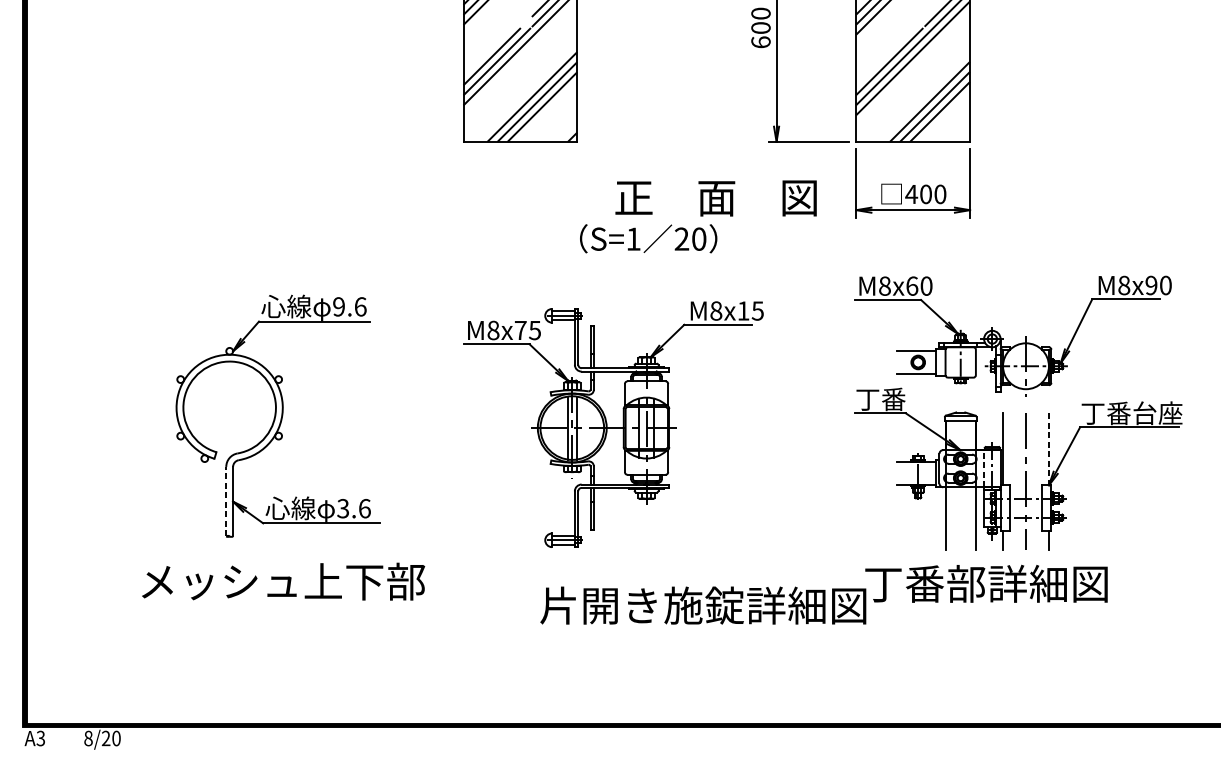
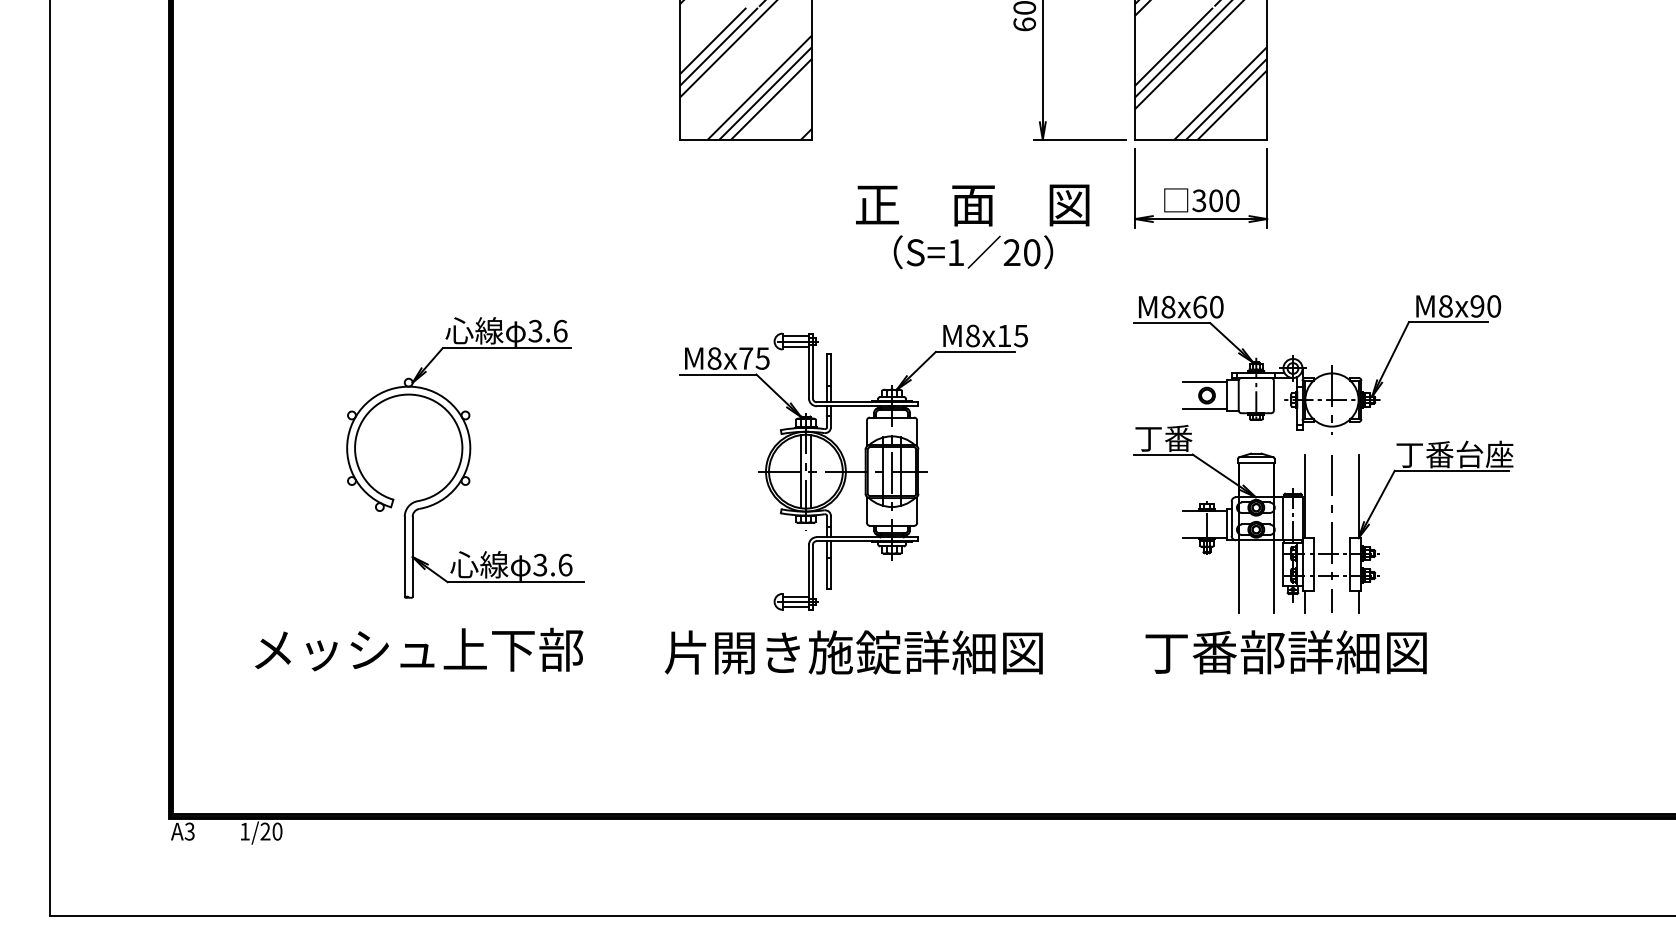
text: (910, 194) -> (1198, 200), 400 -> 300
text: (648, 239) -> (973, 252), moved
text: (339, 307) -> (535, 331), 9.6 -> 3.6
line: (1048, 449) -> (1358, 496), dashed -> solid
line: (984, 468) -> (1283, 518), dashed -> solid
line: (226, 501) -> (404, 556), dashed -> solid
text: (283, 581) -> (419, 649), moved
text: (703, 605) -> (853, 652), moved
text: (88, 738) -> (245, 831), 8/20 -> 1/20

